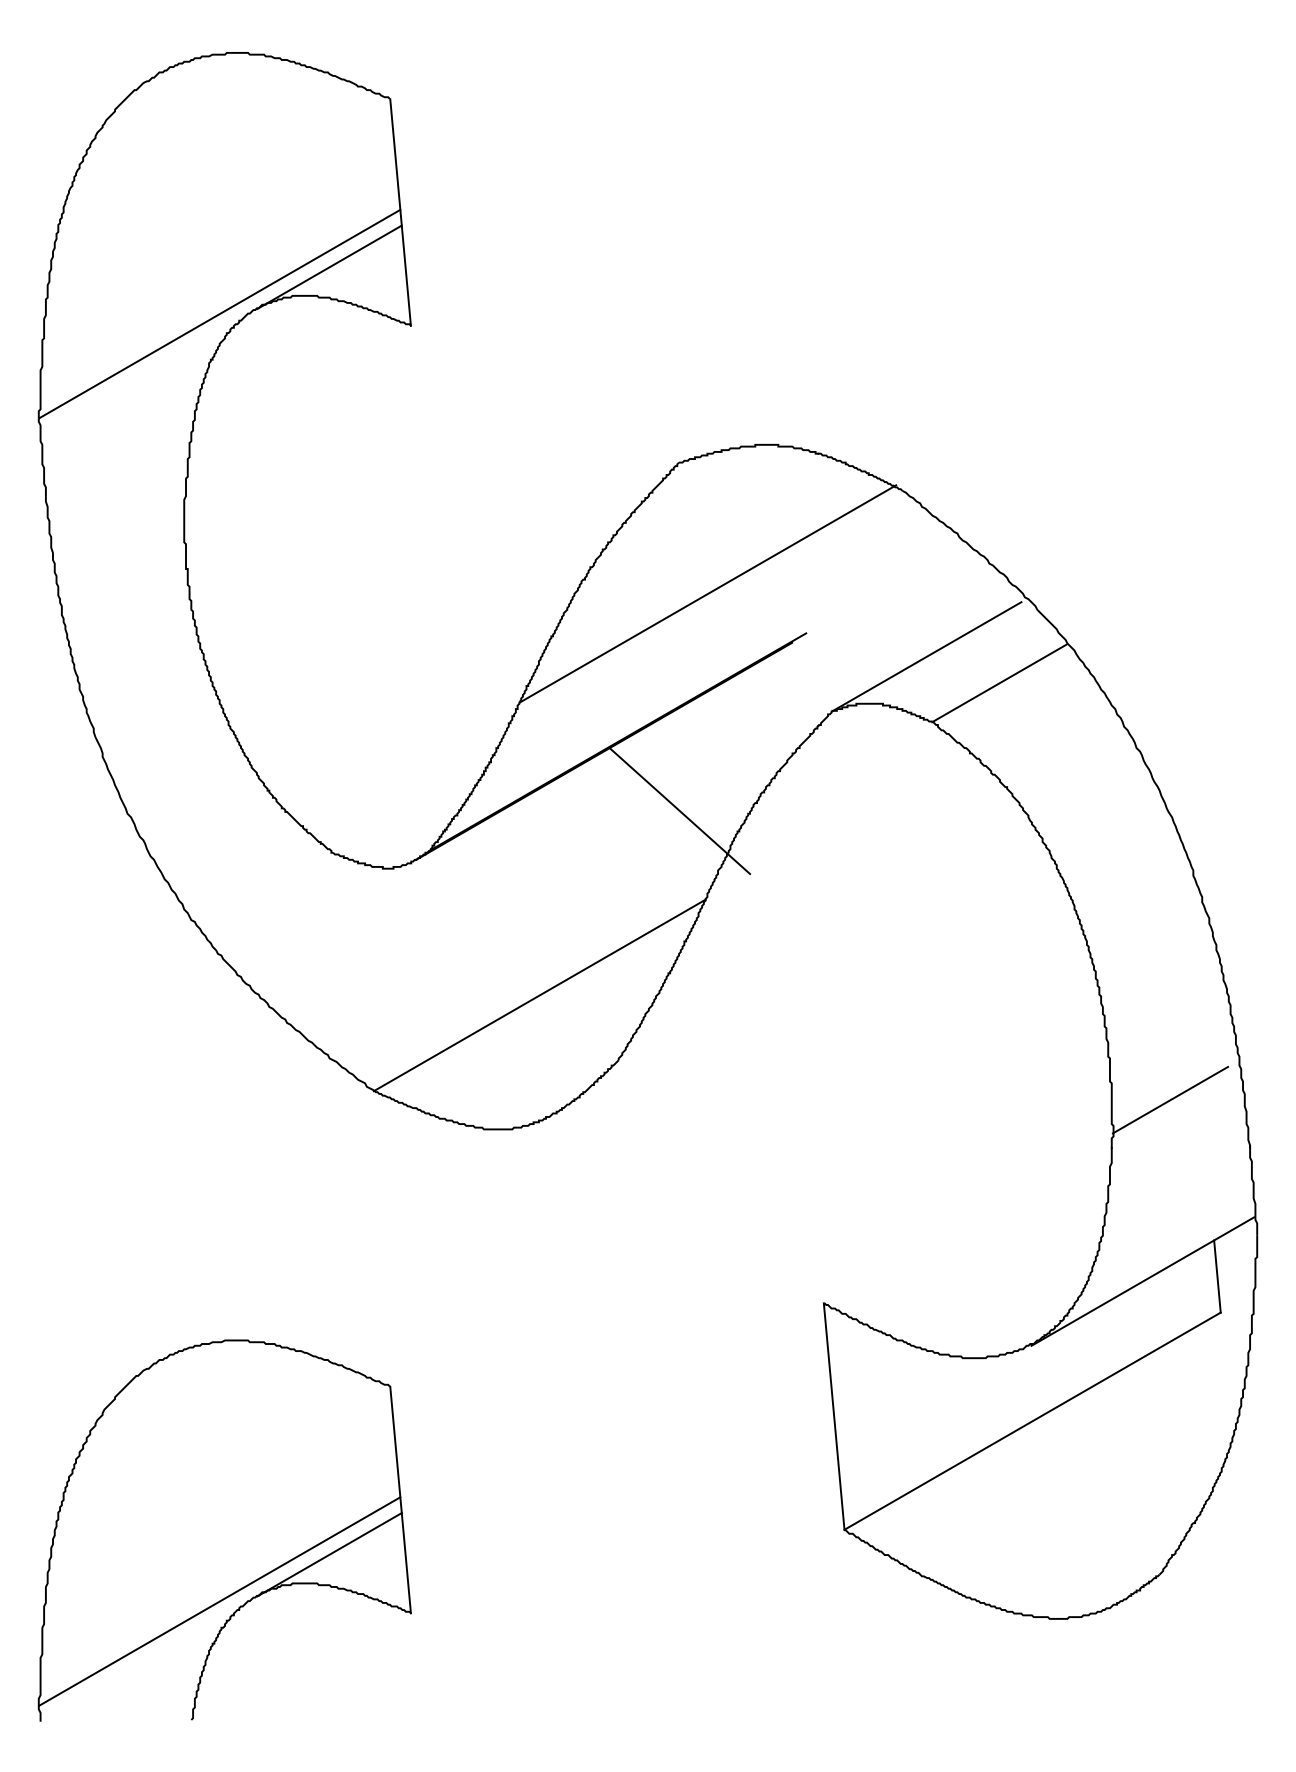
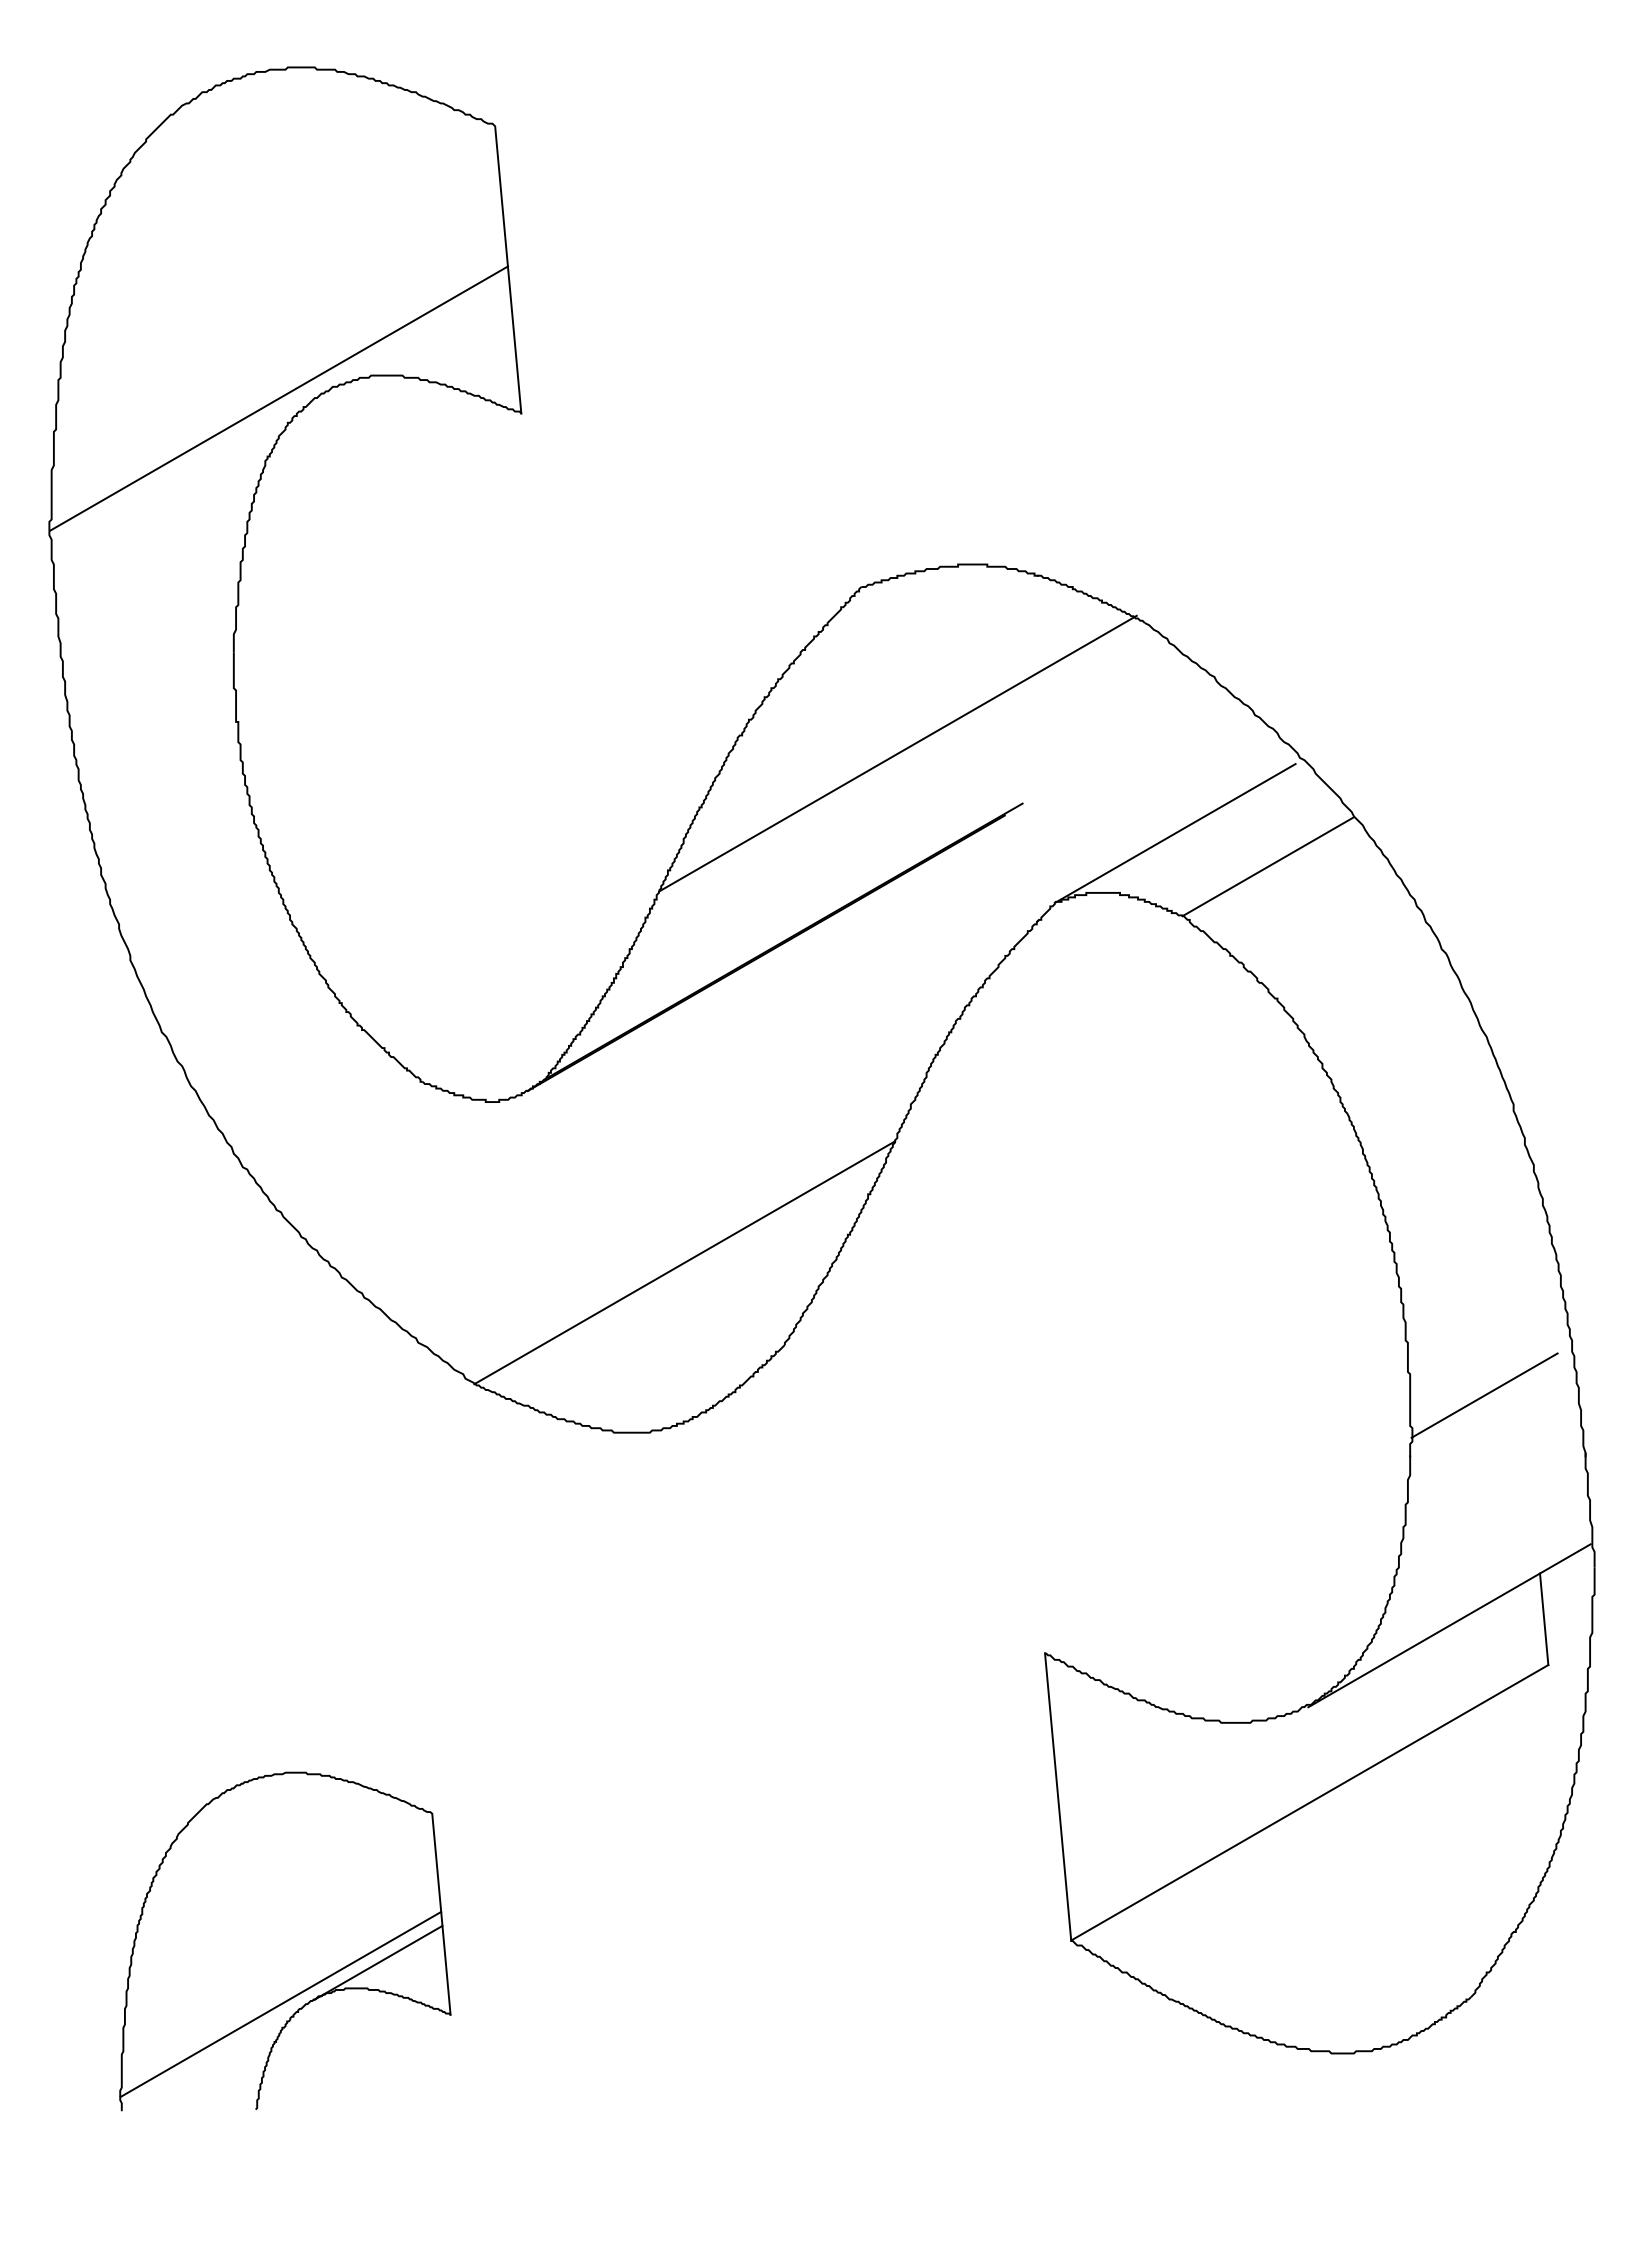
line: (329, 267) -> (417, 339), removed
line: (679, 810) -> (862, 1028), removed
part: (224, 1530) -> (285, 1941), size x0.7

